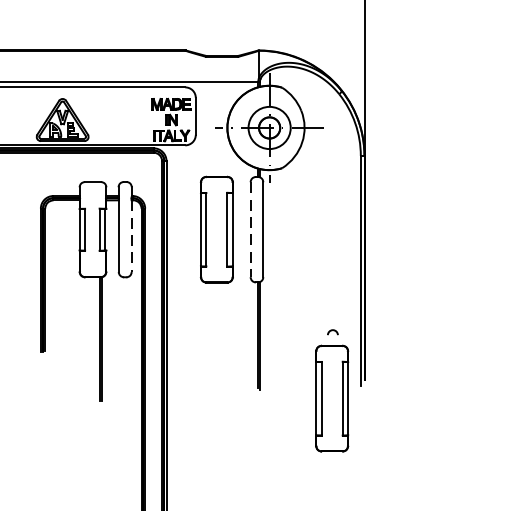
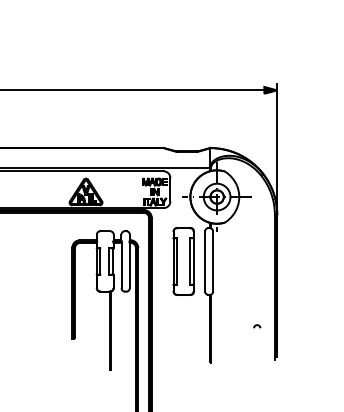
line: (251, 231) -> (205, 262), dashed -> solid
line: (131, 236) -> (129, 265), dashed -> solid
part: (331, 398) -> (256, 368), removed

